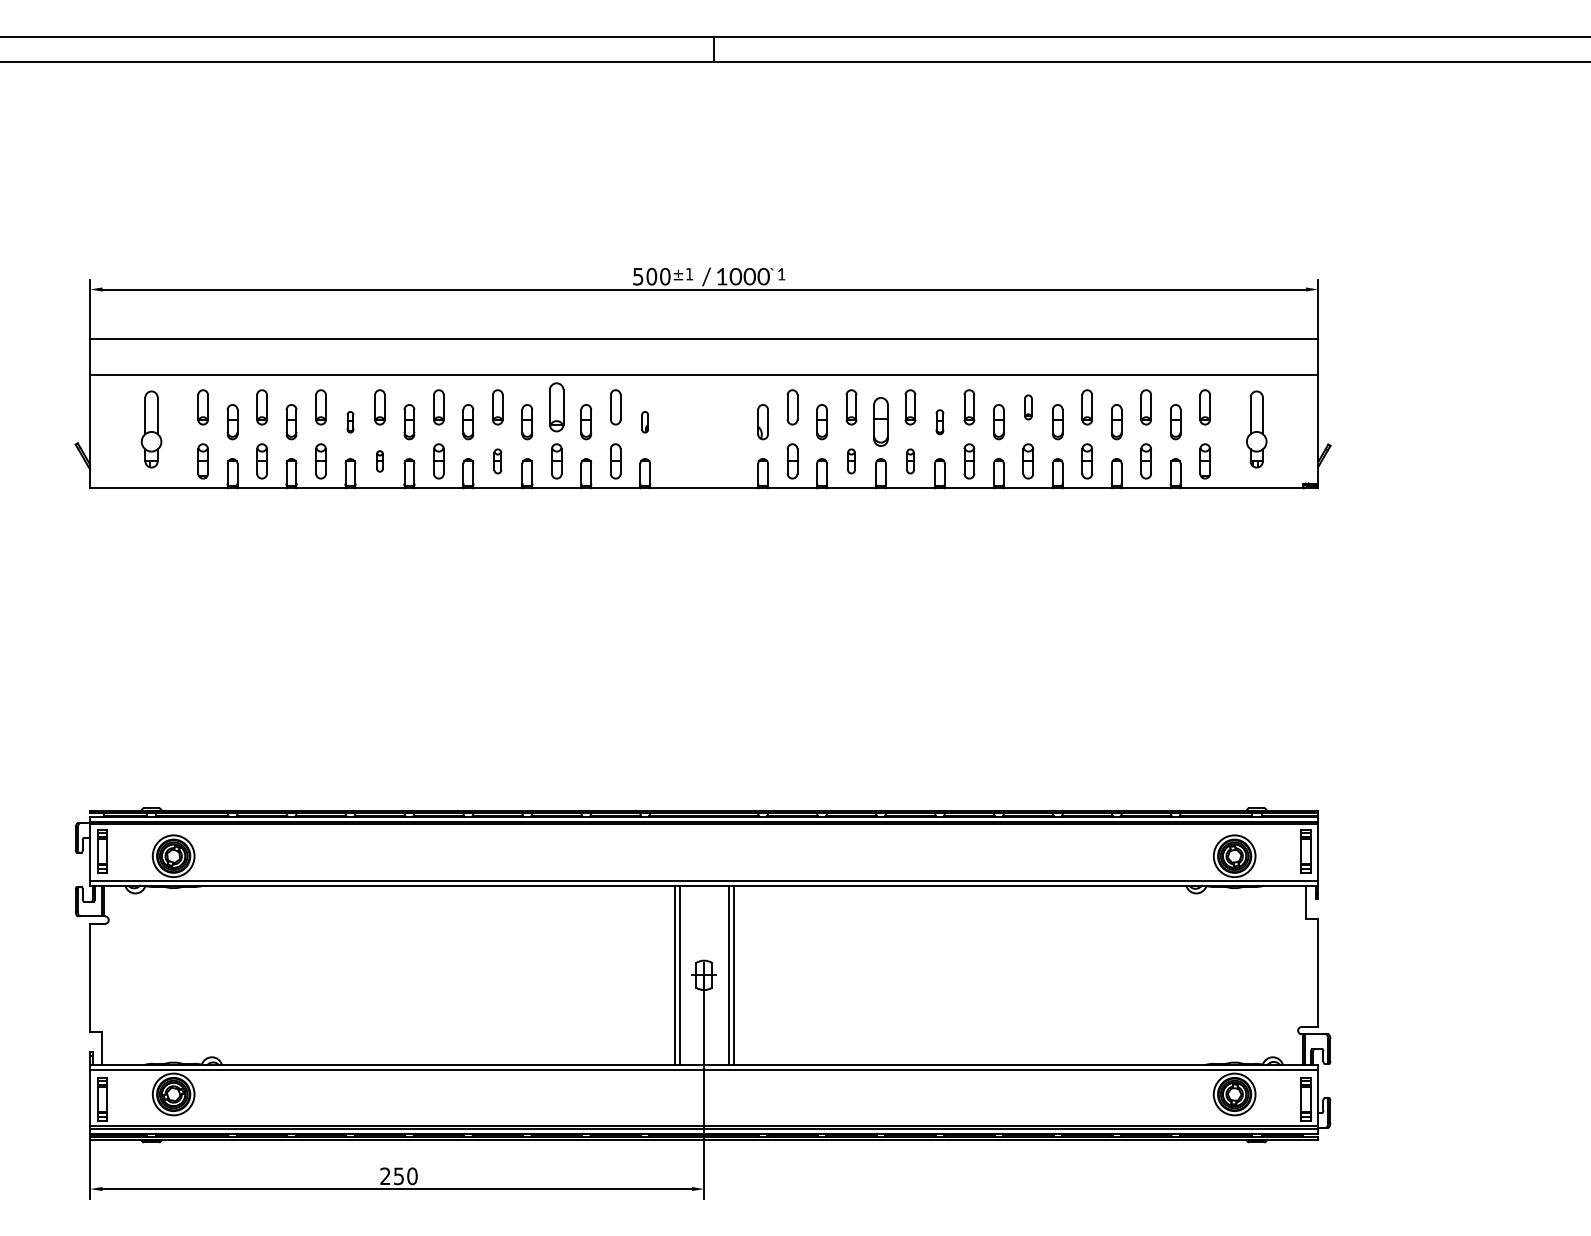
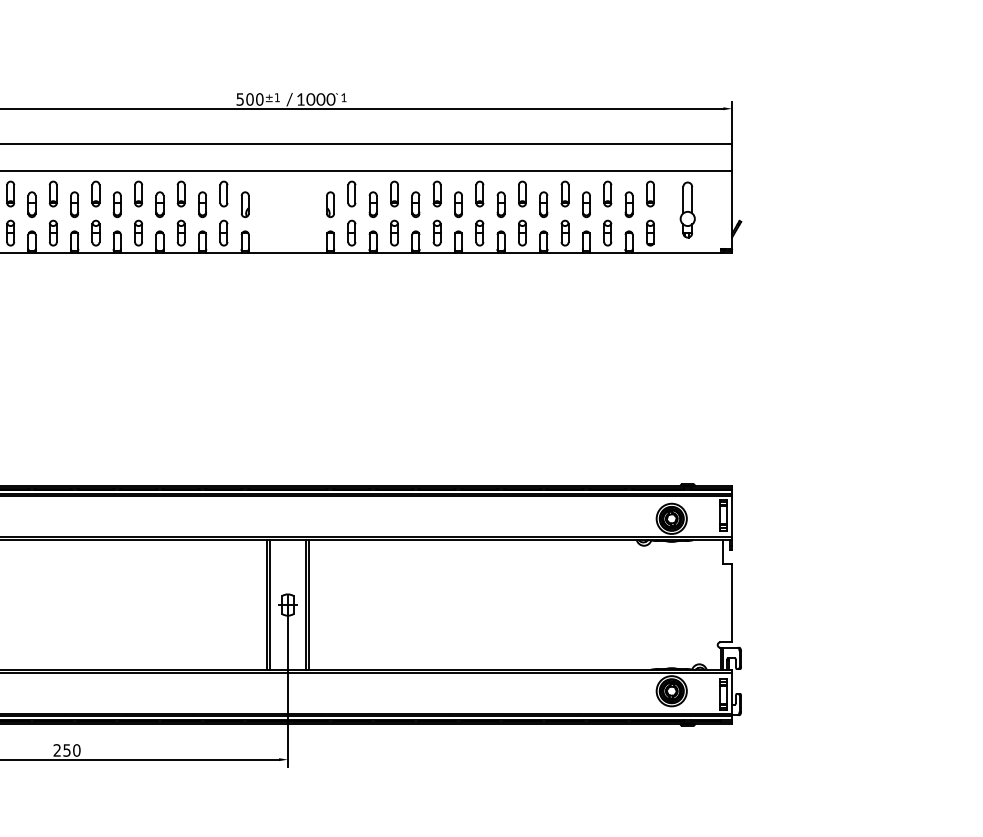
part: (556, 407) -> (181, 194), size x0.71
part: (1028, 407) -> (522, 194), size x1.43
part: (350, 422) -> (31, 204), size x1.67
part: (644, 422) -> (244, 204), size x1.67
part: (880, 422) -> (415, 204), size x0.71
part: (939, 422) -> (458, 204), size x1.43
part: (379, 461) -> (52, 233), size x1.67
part: (497, 461) -> (138, 233), size x1.43
part: (851, 461) -> (394, 233), size x1.43
part: (910, 461) -> (437, 233), size x1.43

